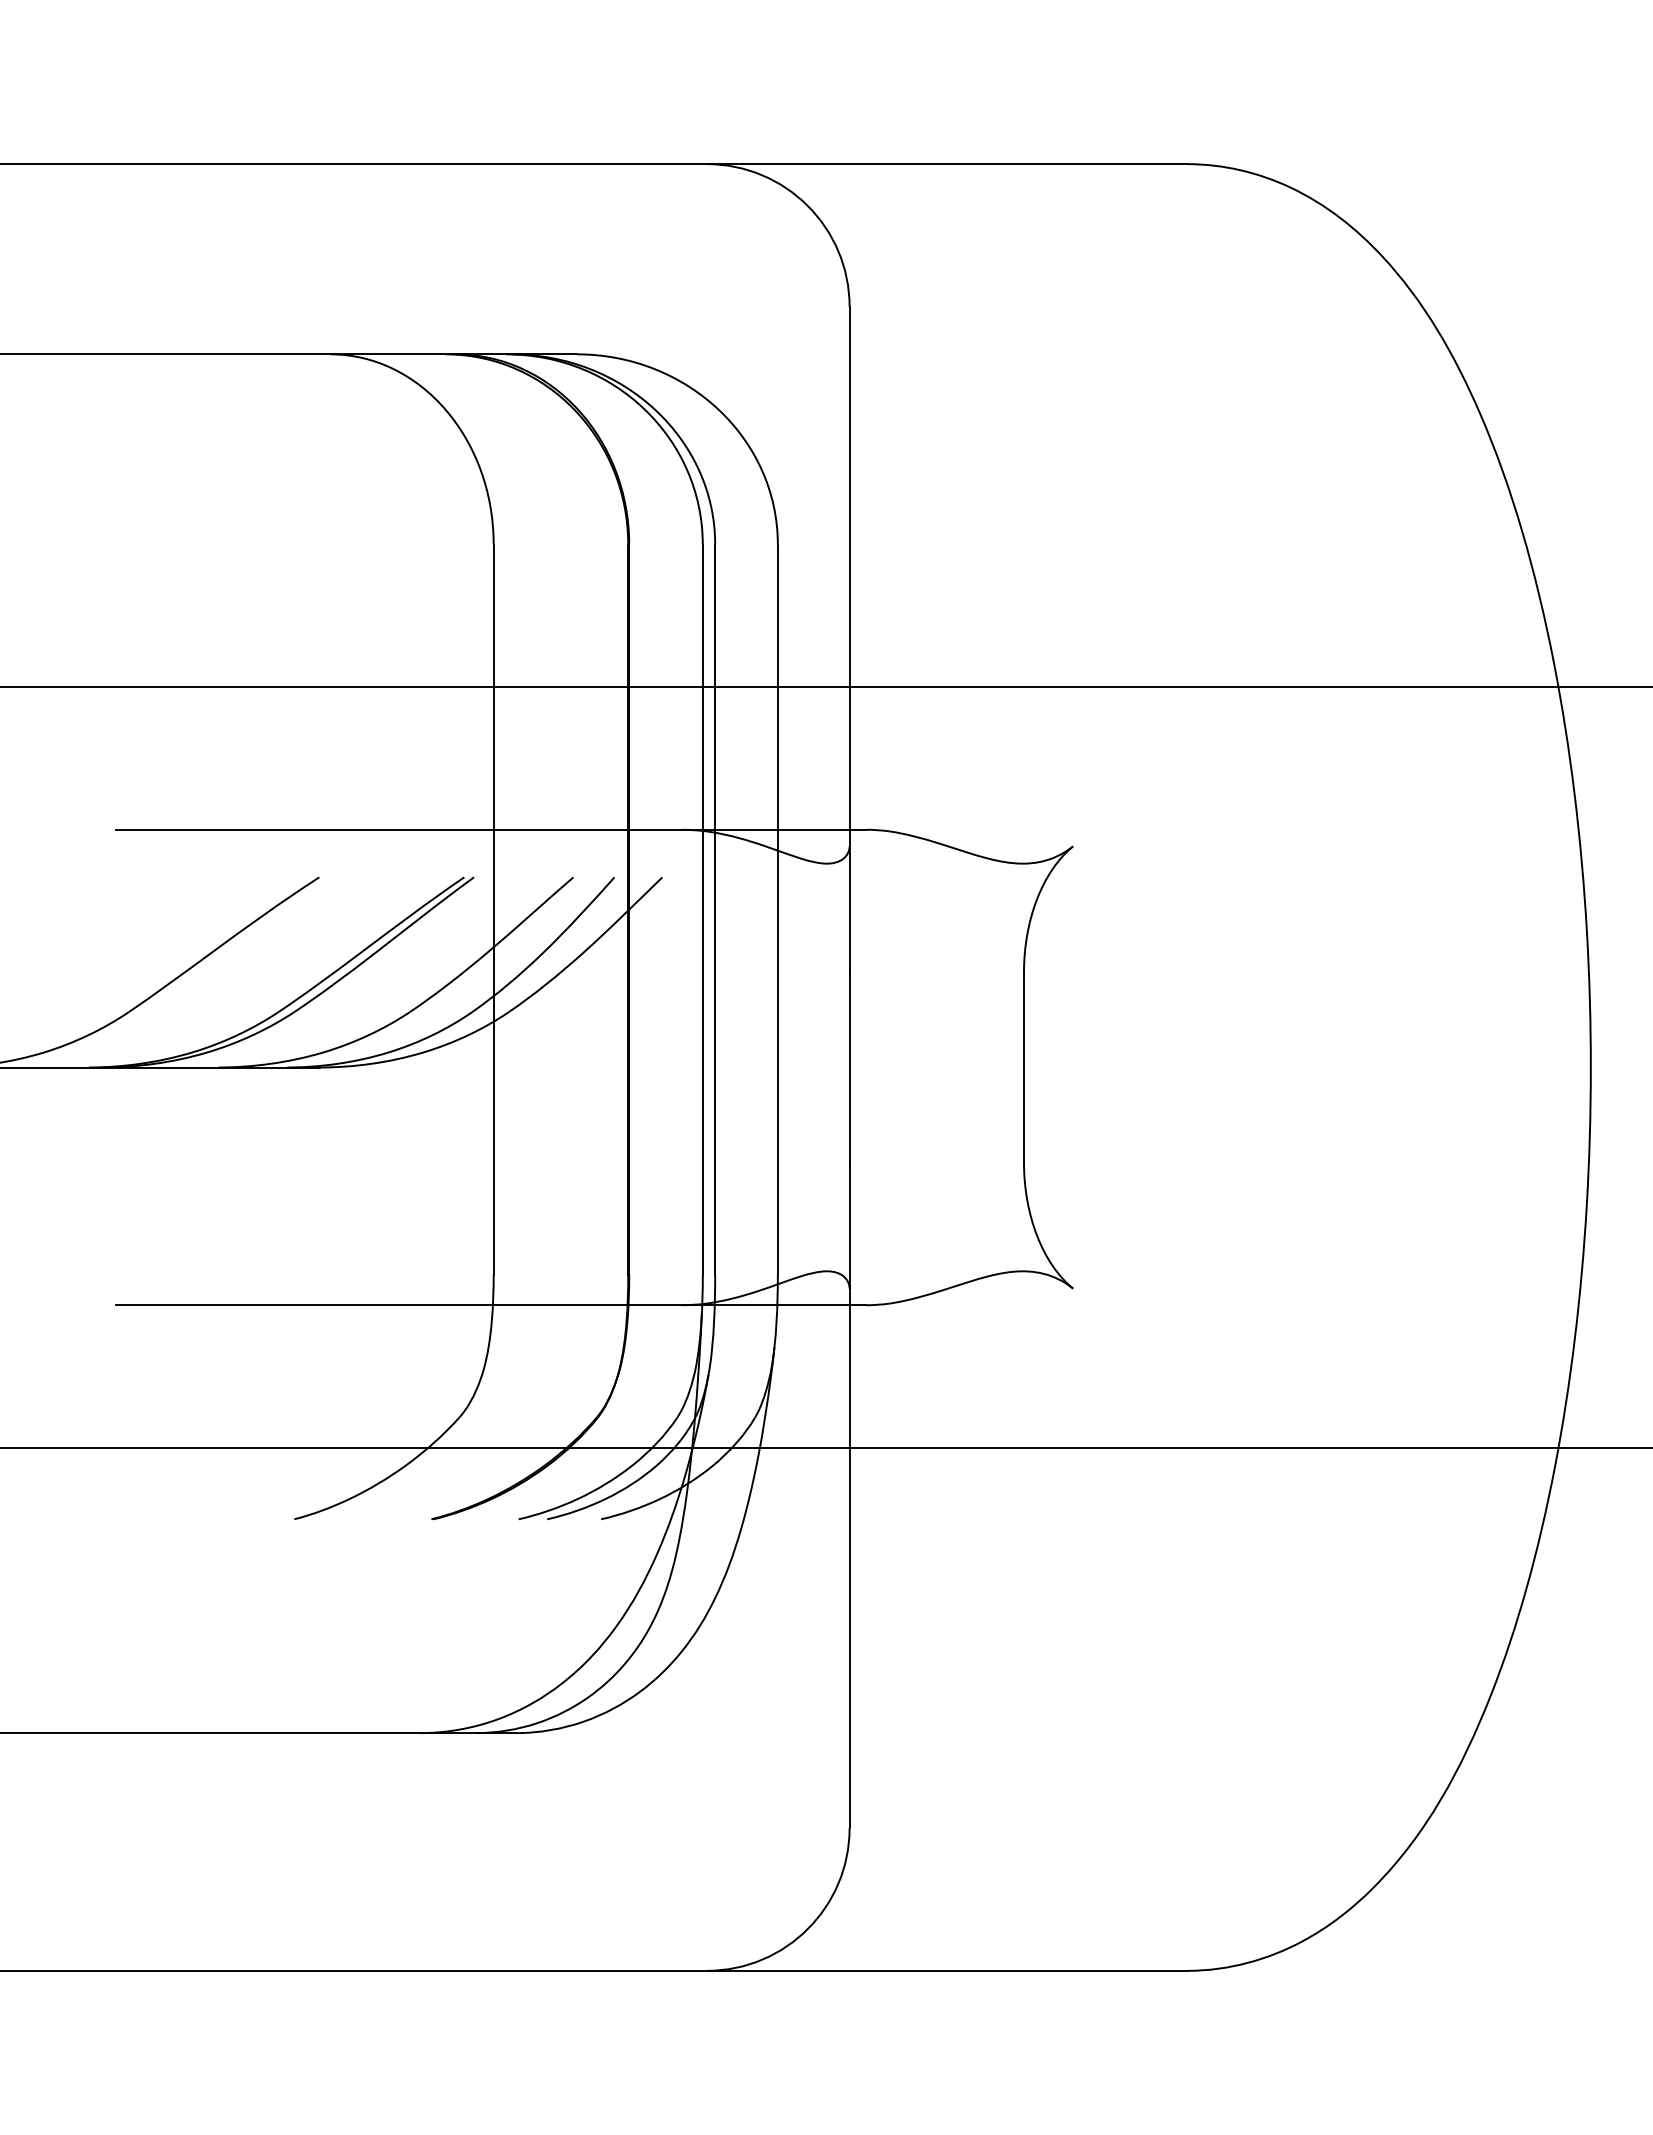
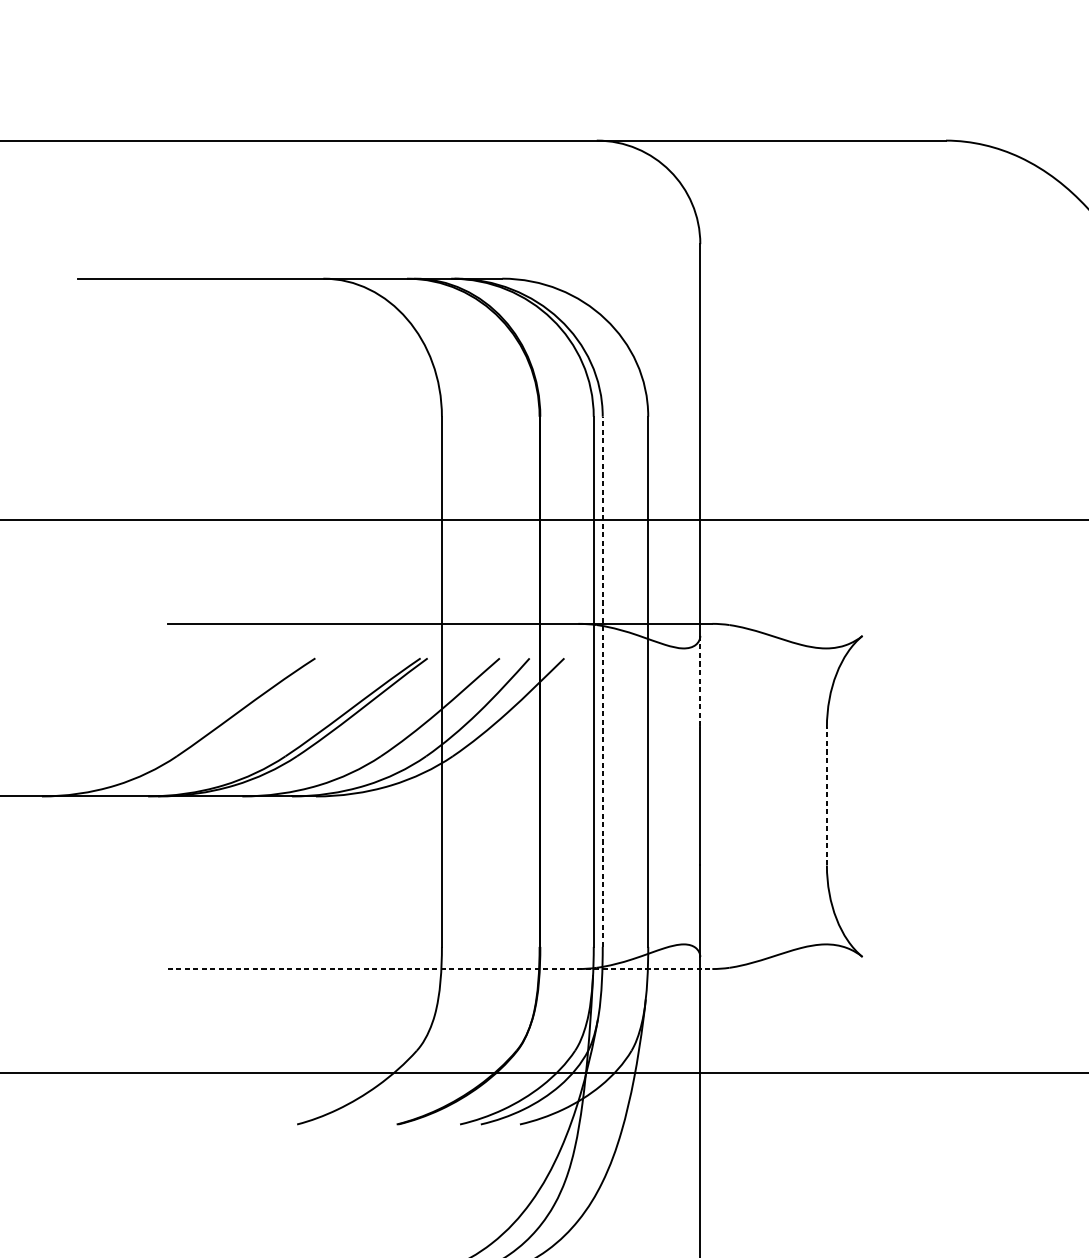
line: (715, 909) -> (602, 681), solid -> dashed
line: (849, 909) -> (700, 681), solid -> dashed
line: (1024, 1067) -> (827, 796), solid -> dashed
line: (491, 1305) -> (440, 969), solid -> dashed

